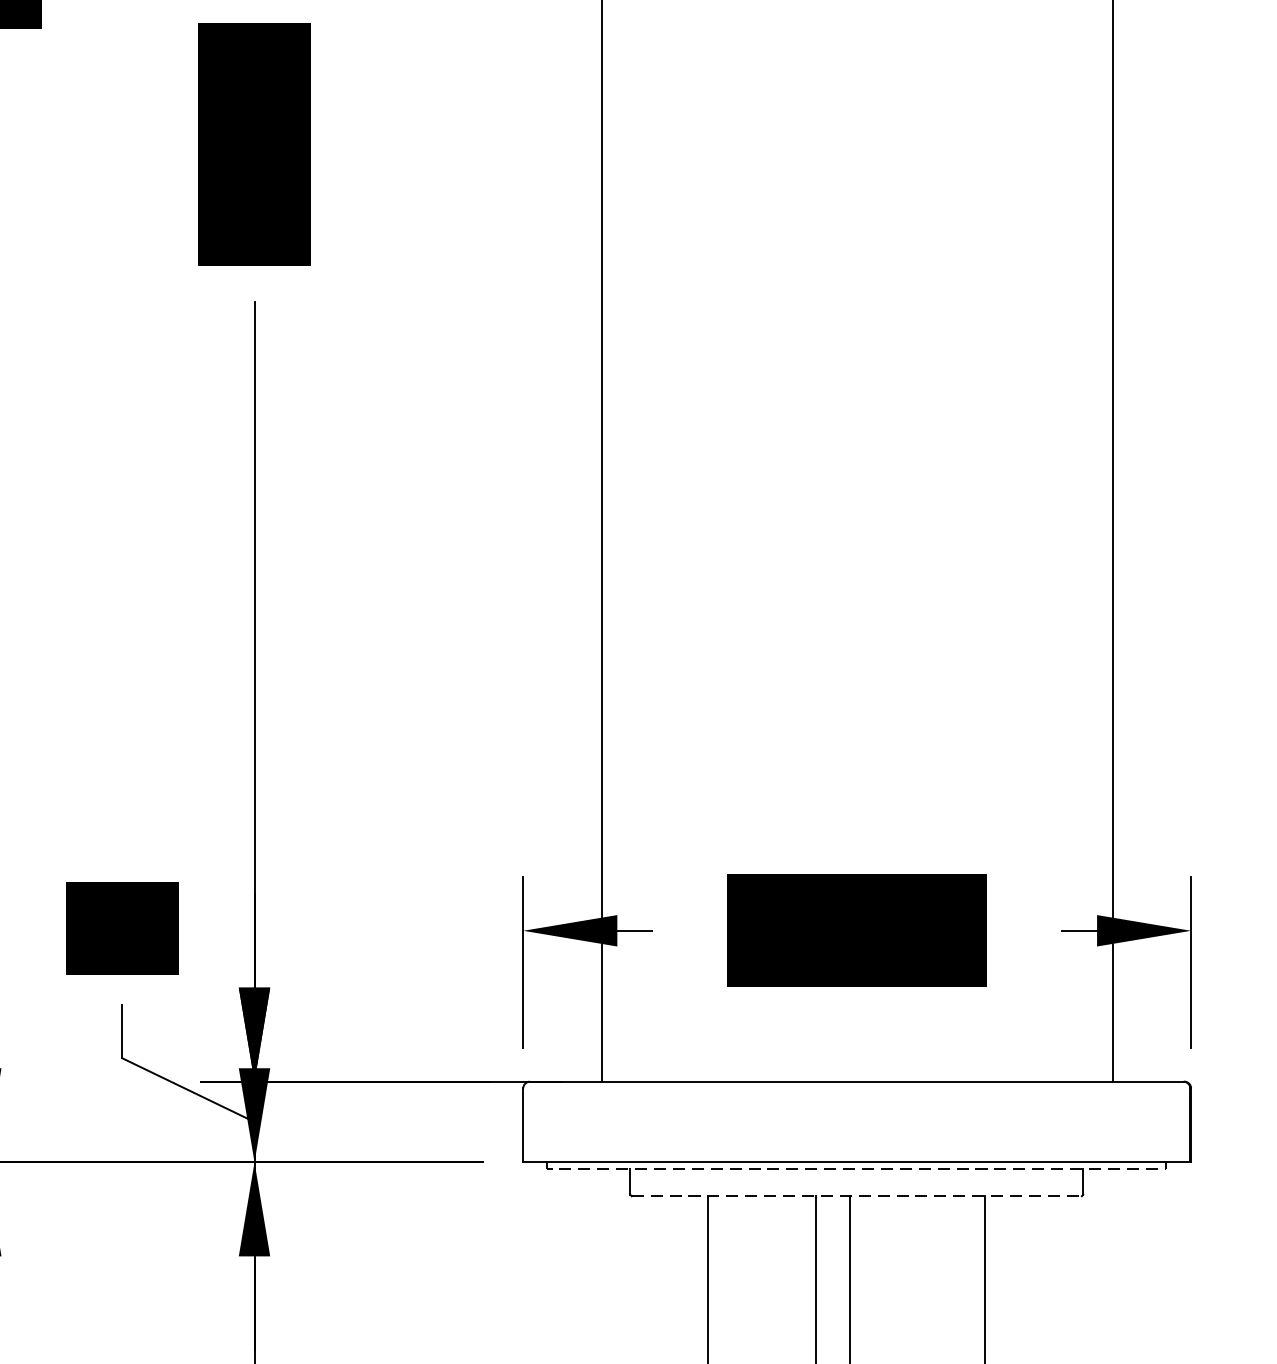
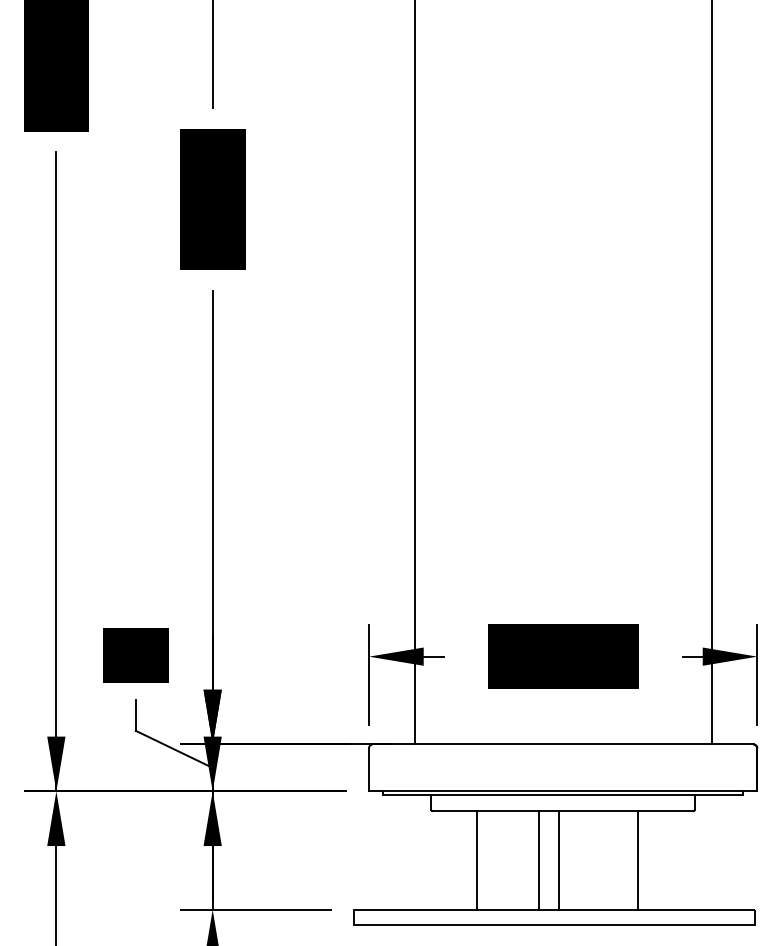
line: (857, 1169) -> (563, 795), dashed -> solid
line: (855, 1196) -> (562, 811), dashed -> solid

